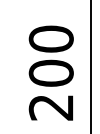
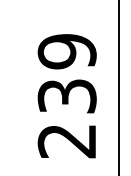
text: (50, 55) -> (66, 73), 200 -> 239

